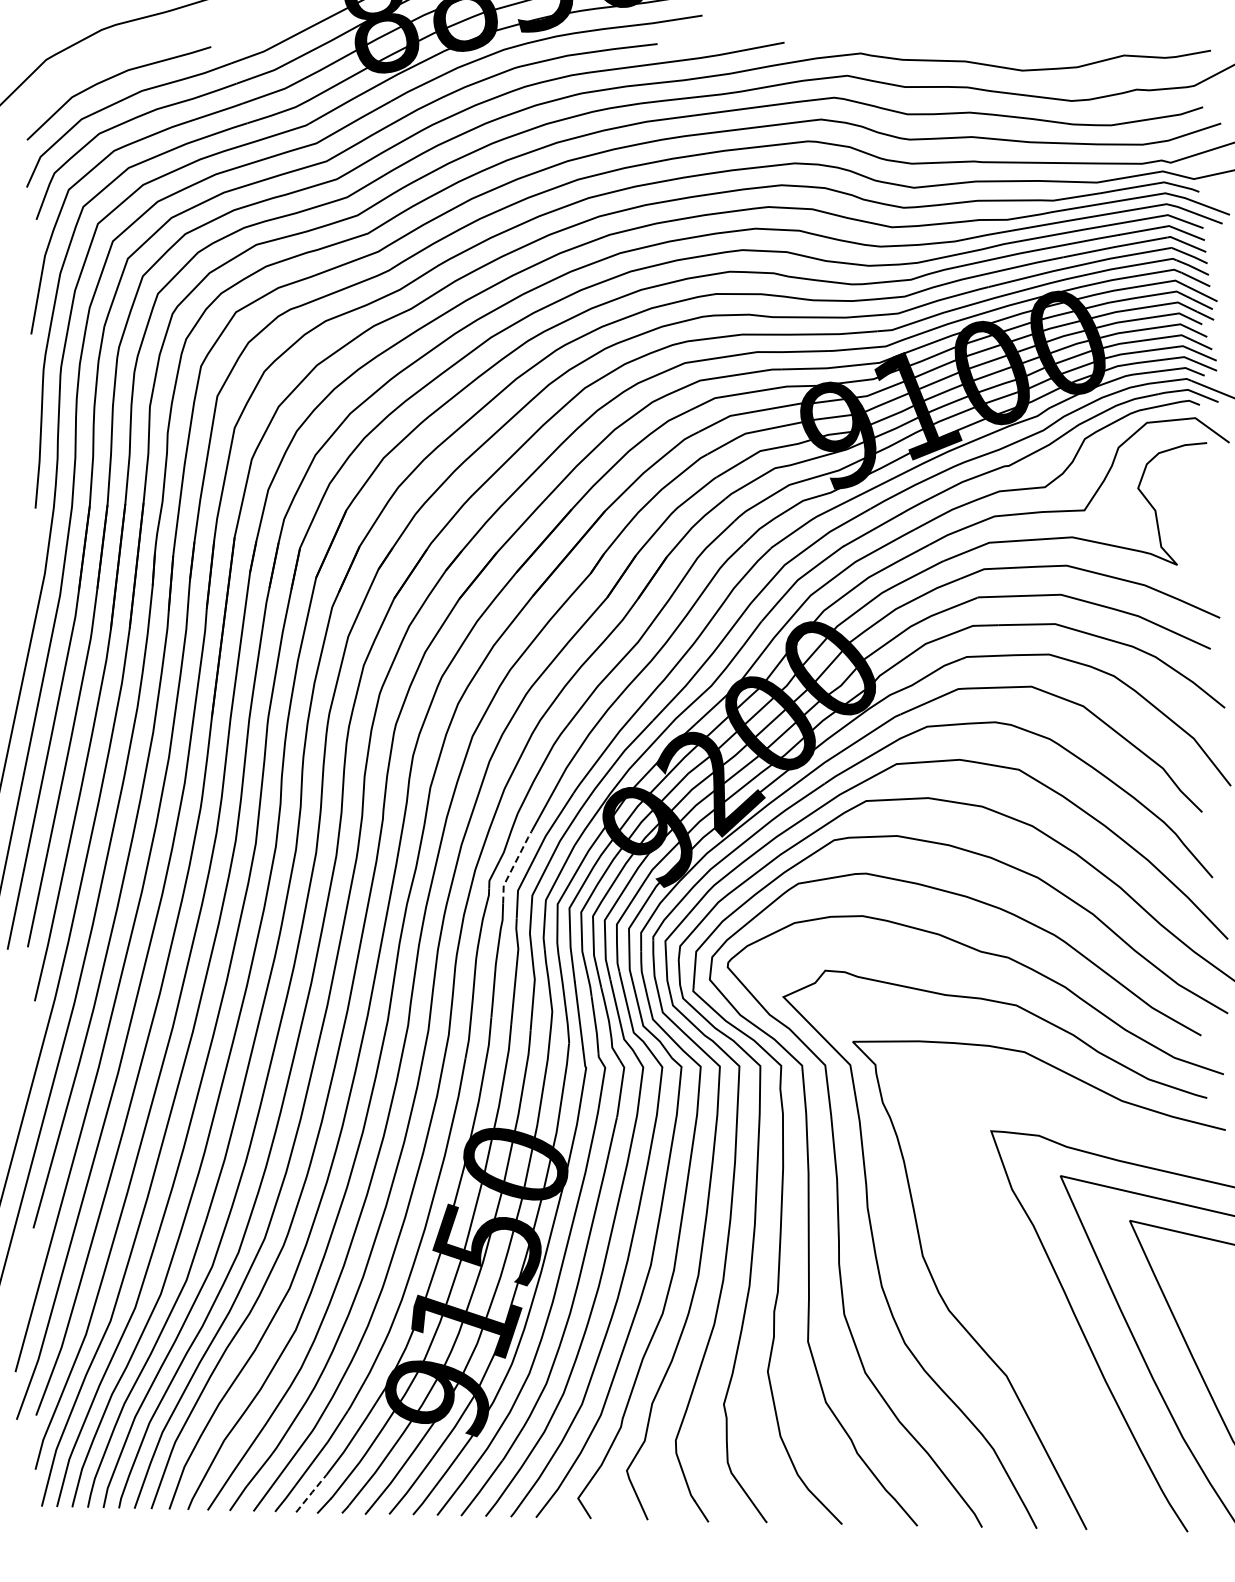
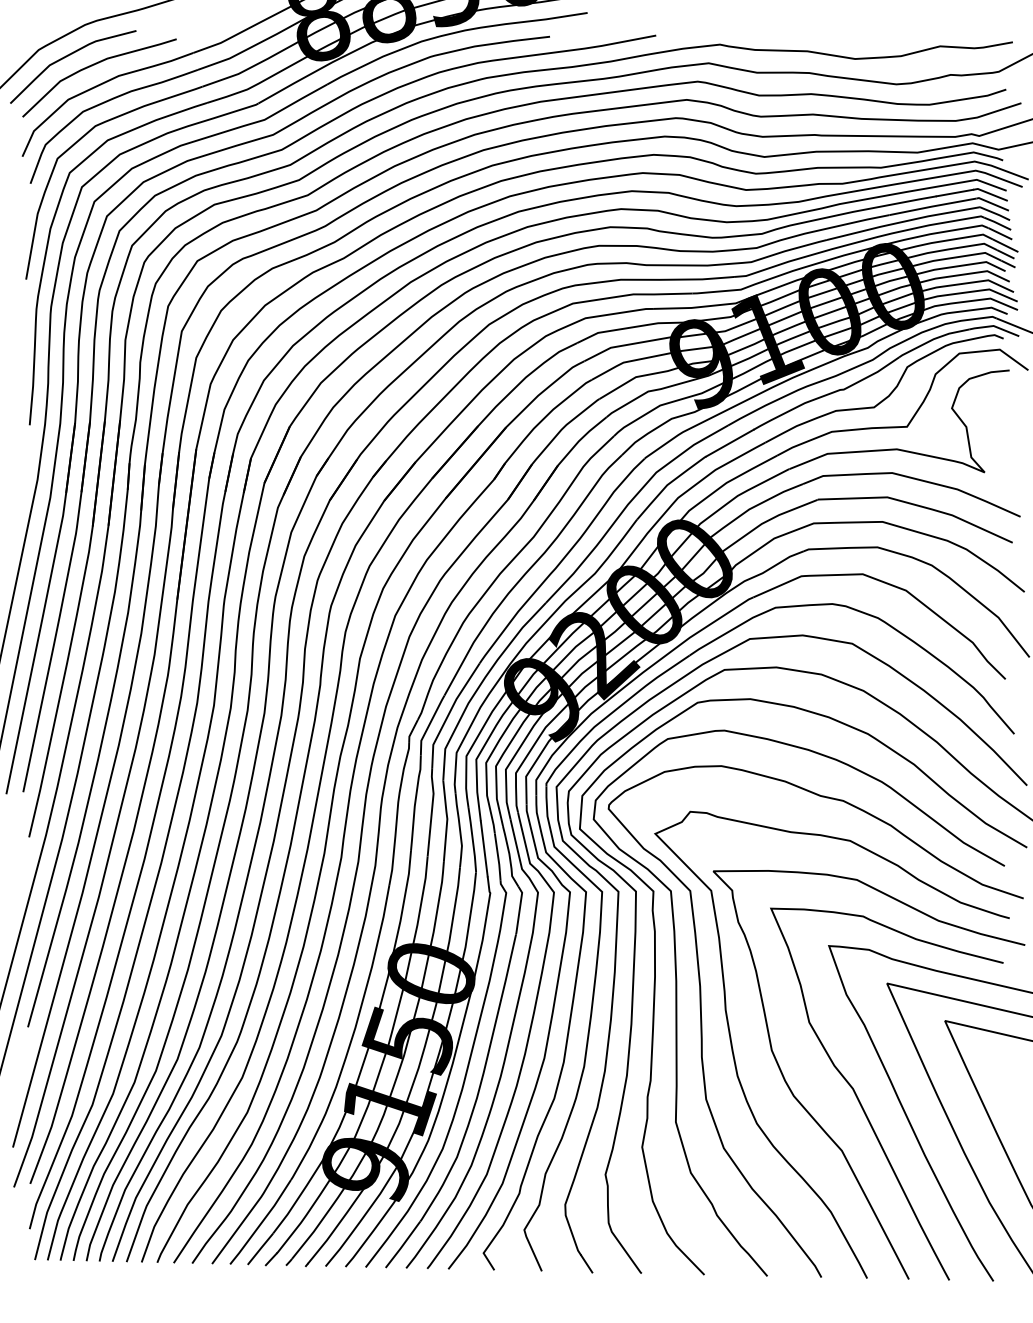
curve: (78, 69) -> (65, 58), added
line: (513, 866) -> (429, 724), dashed -> solid
curve: (1029, 1318) -> (861, 1102), added
line: (312, 1492) -> (261, 1248), dashed -> solid

